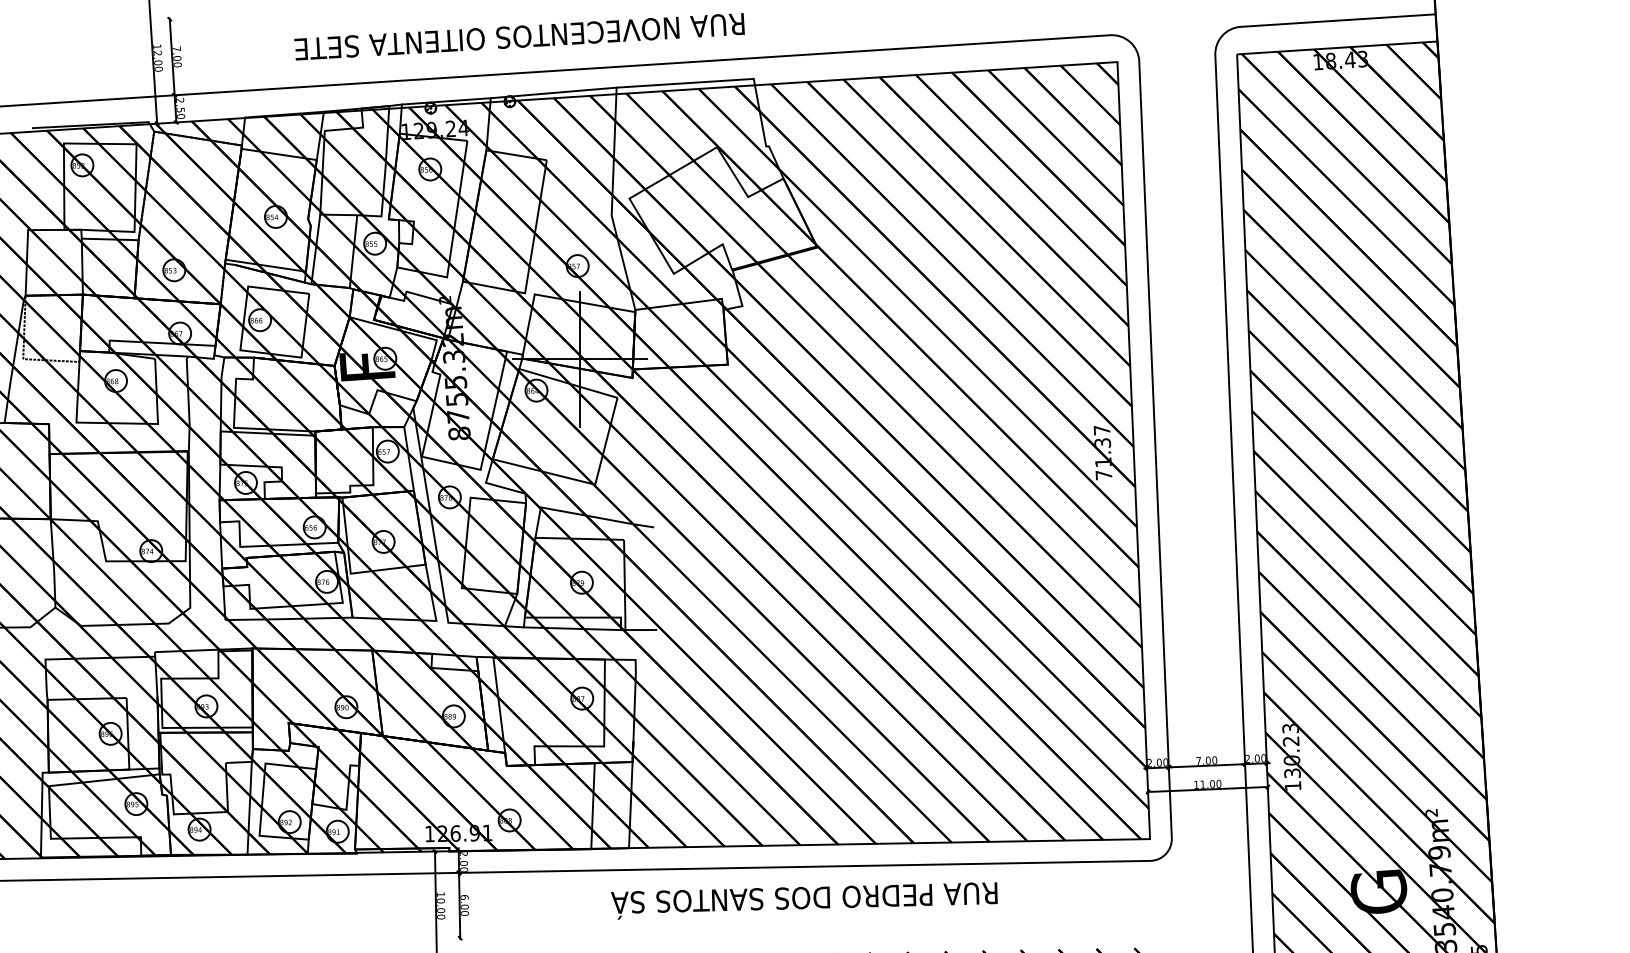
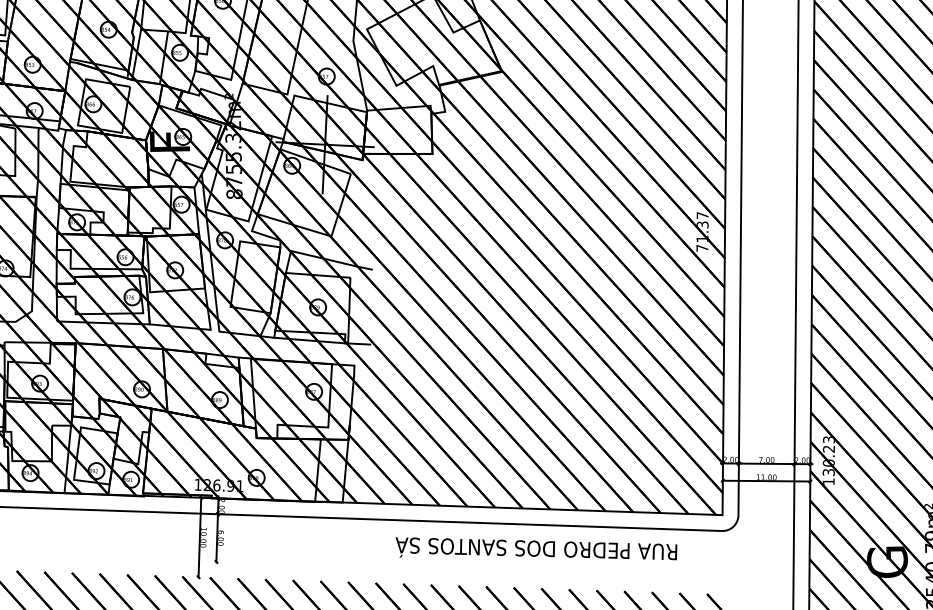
text: (804, 900) -> (536, 550), moved

